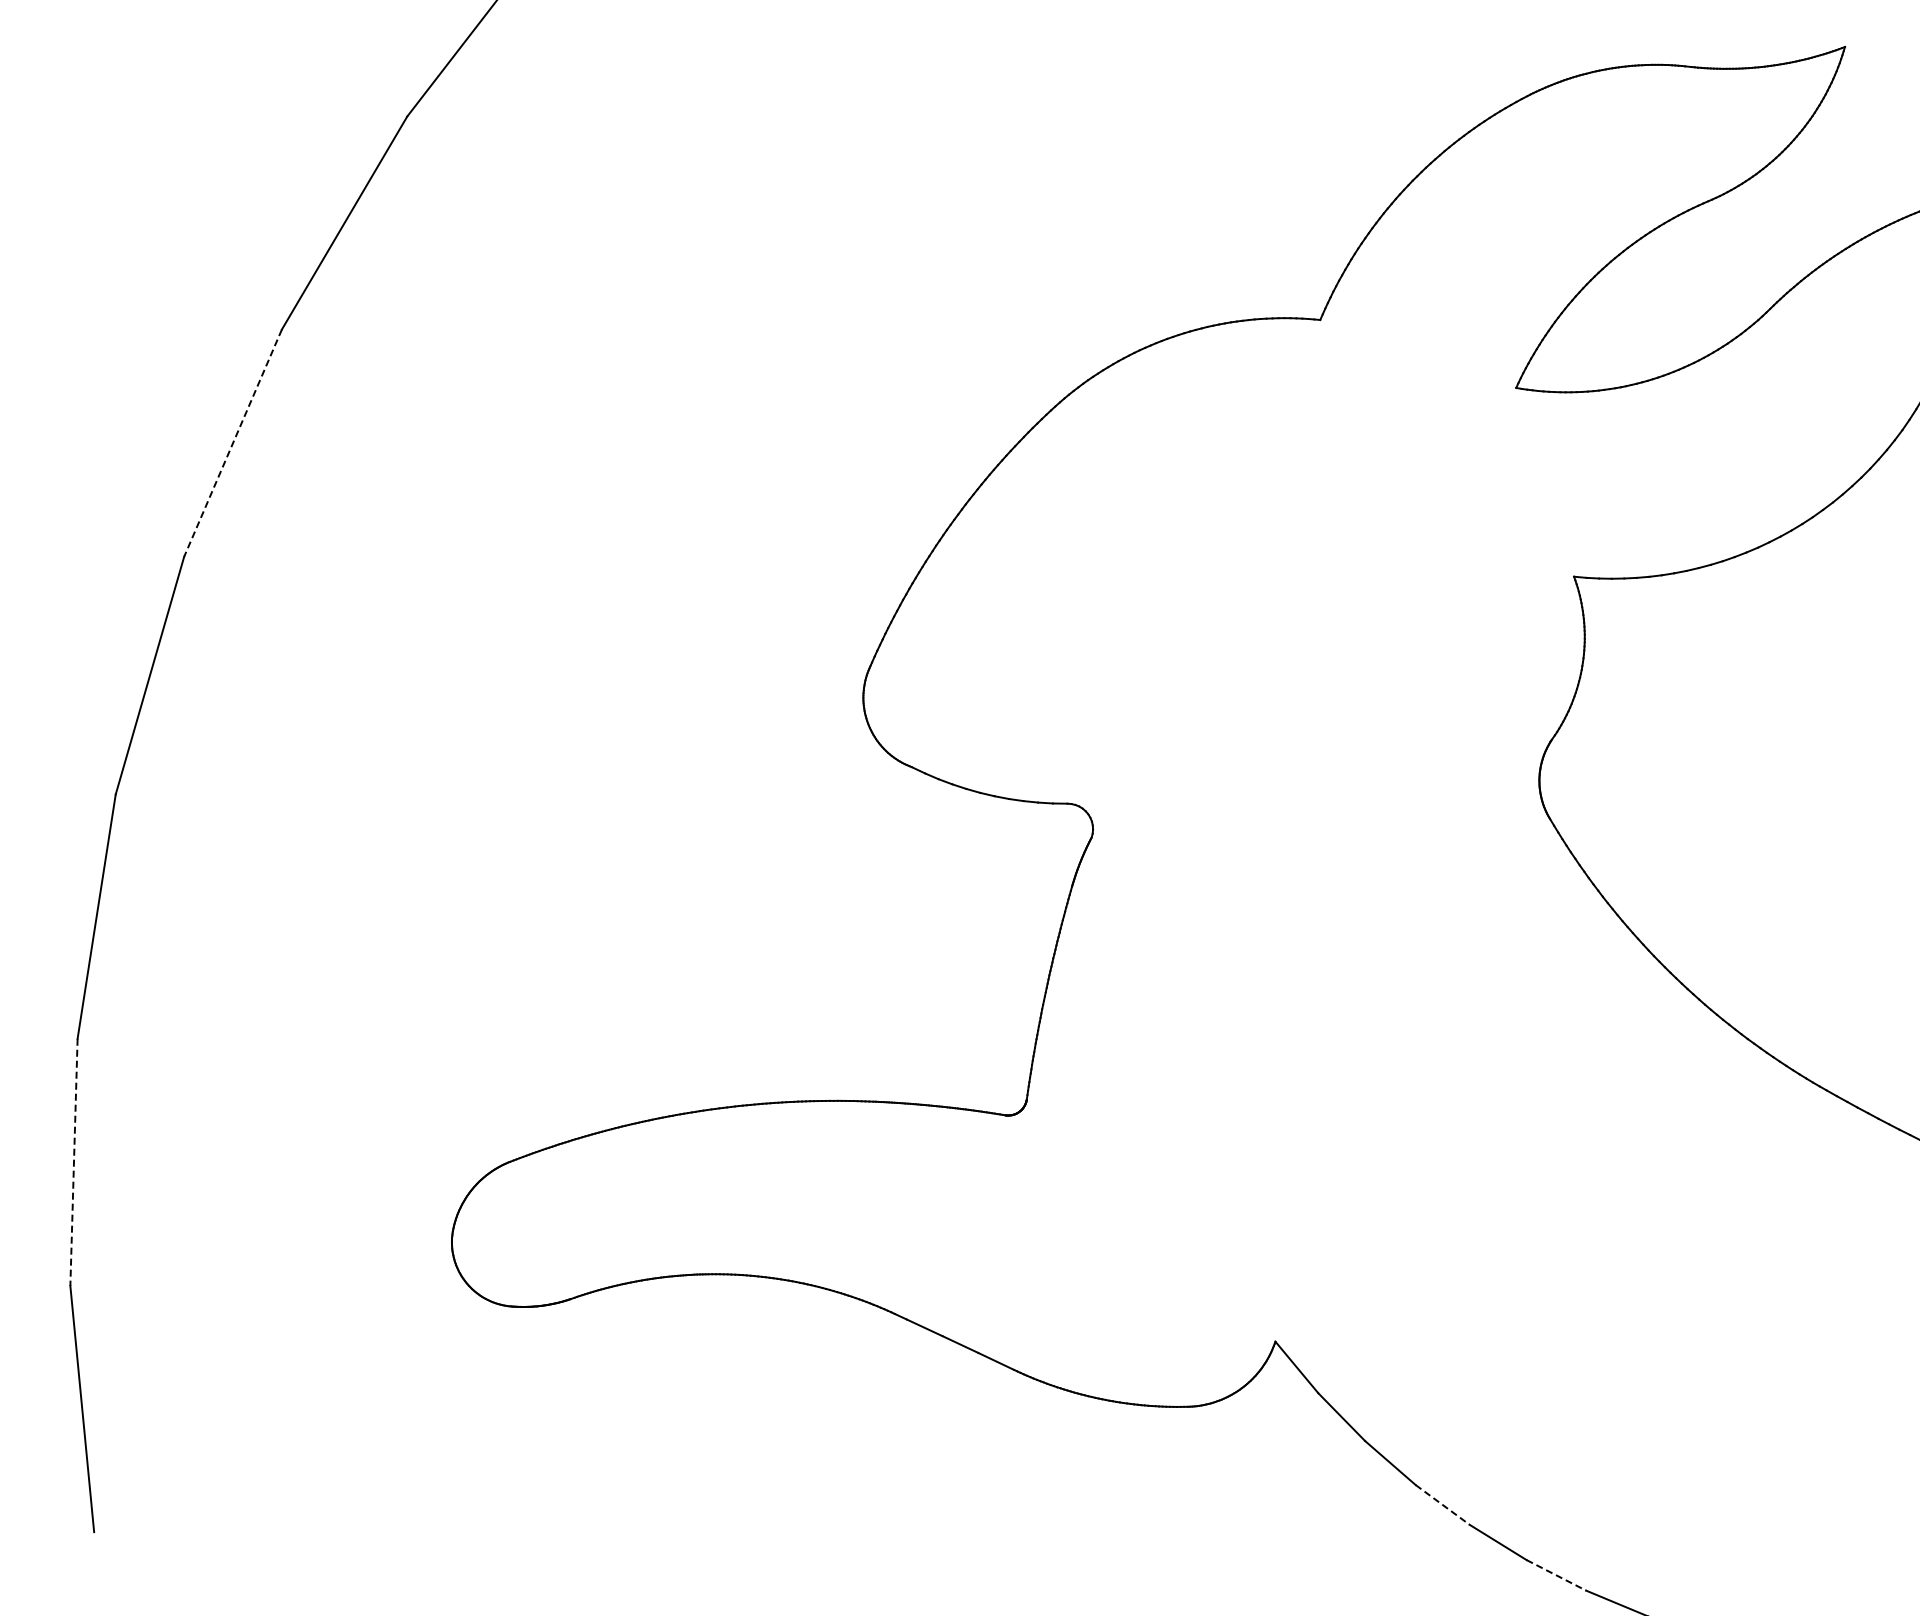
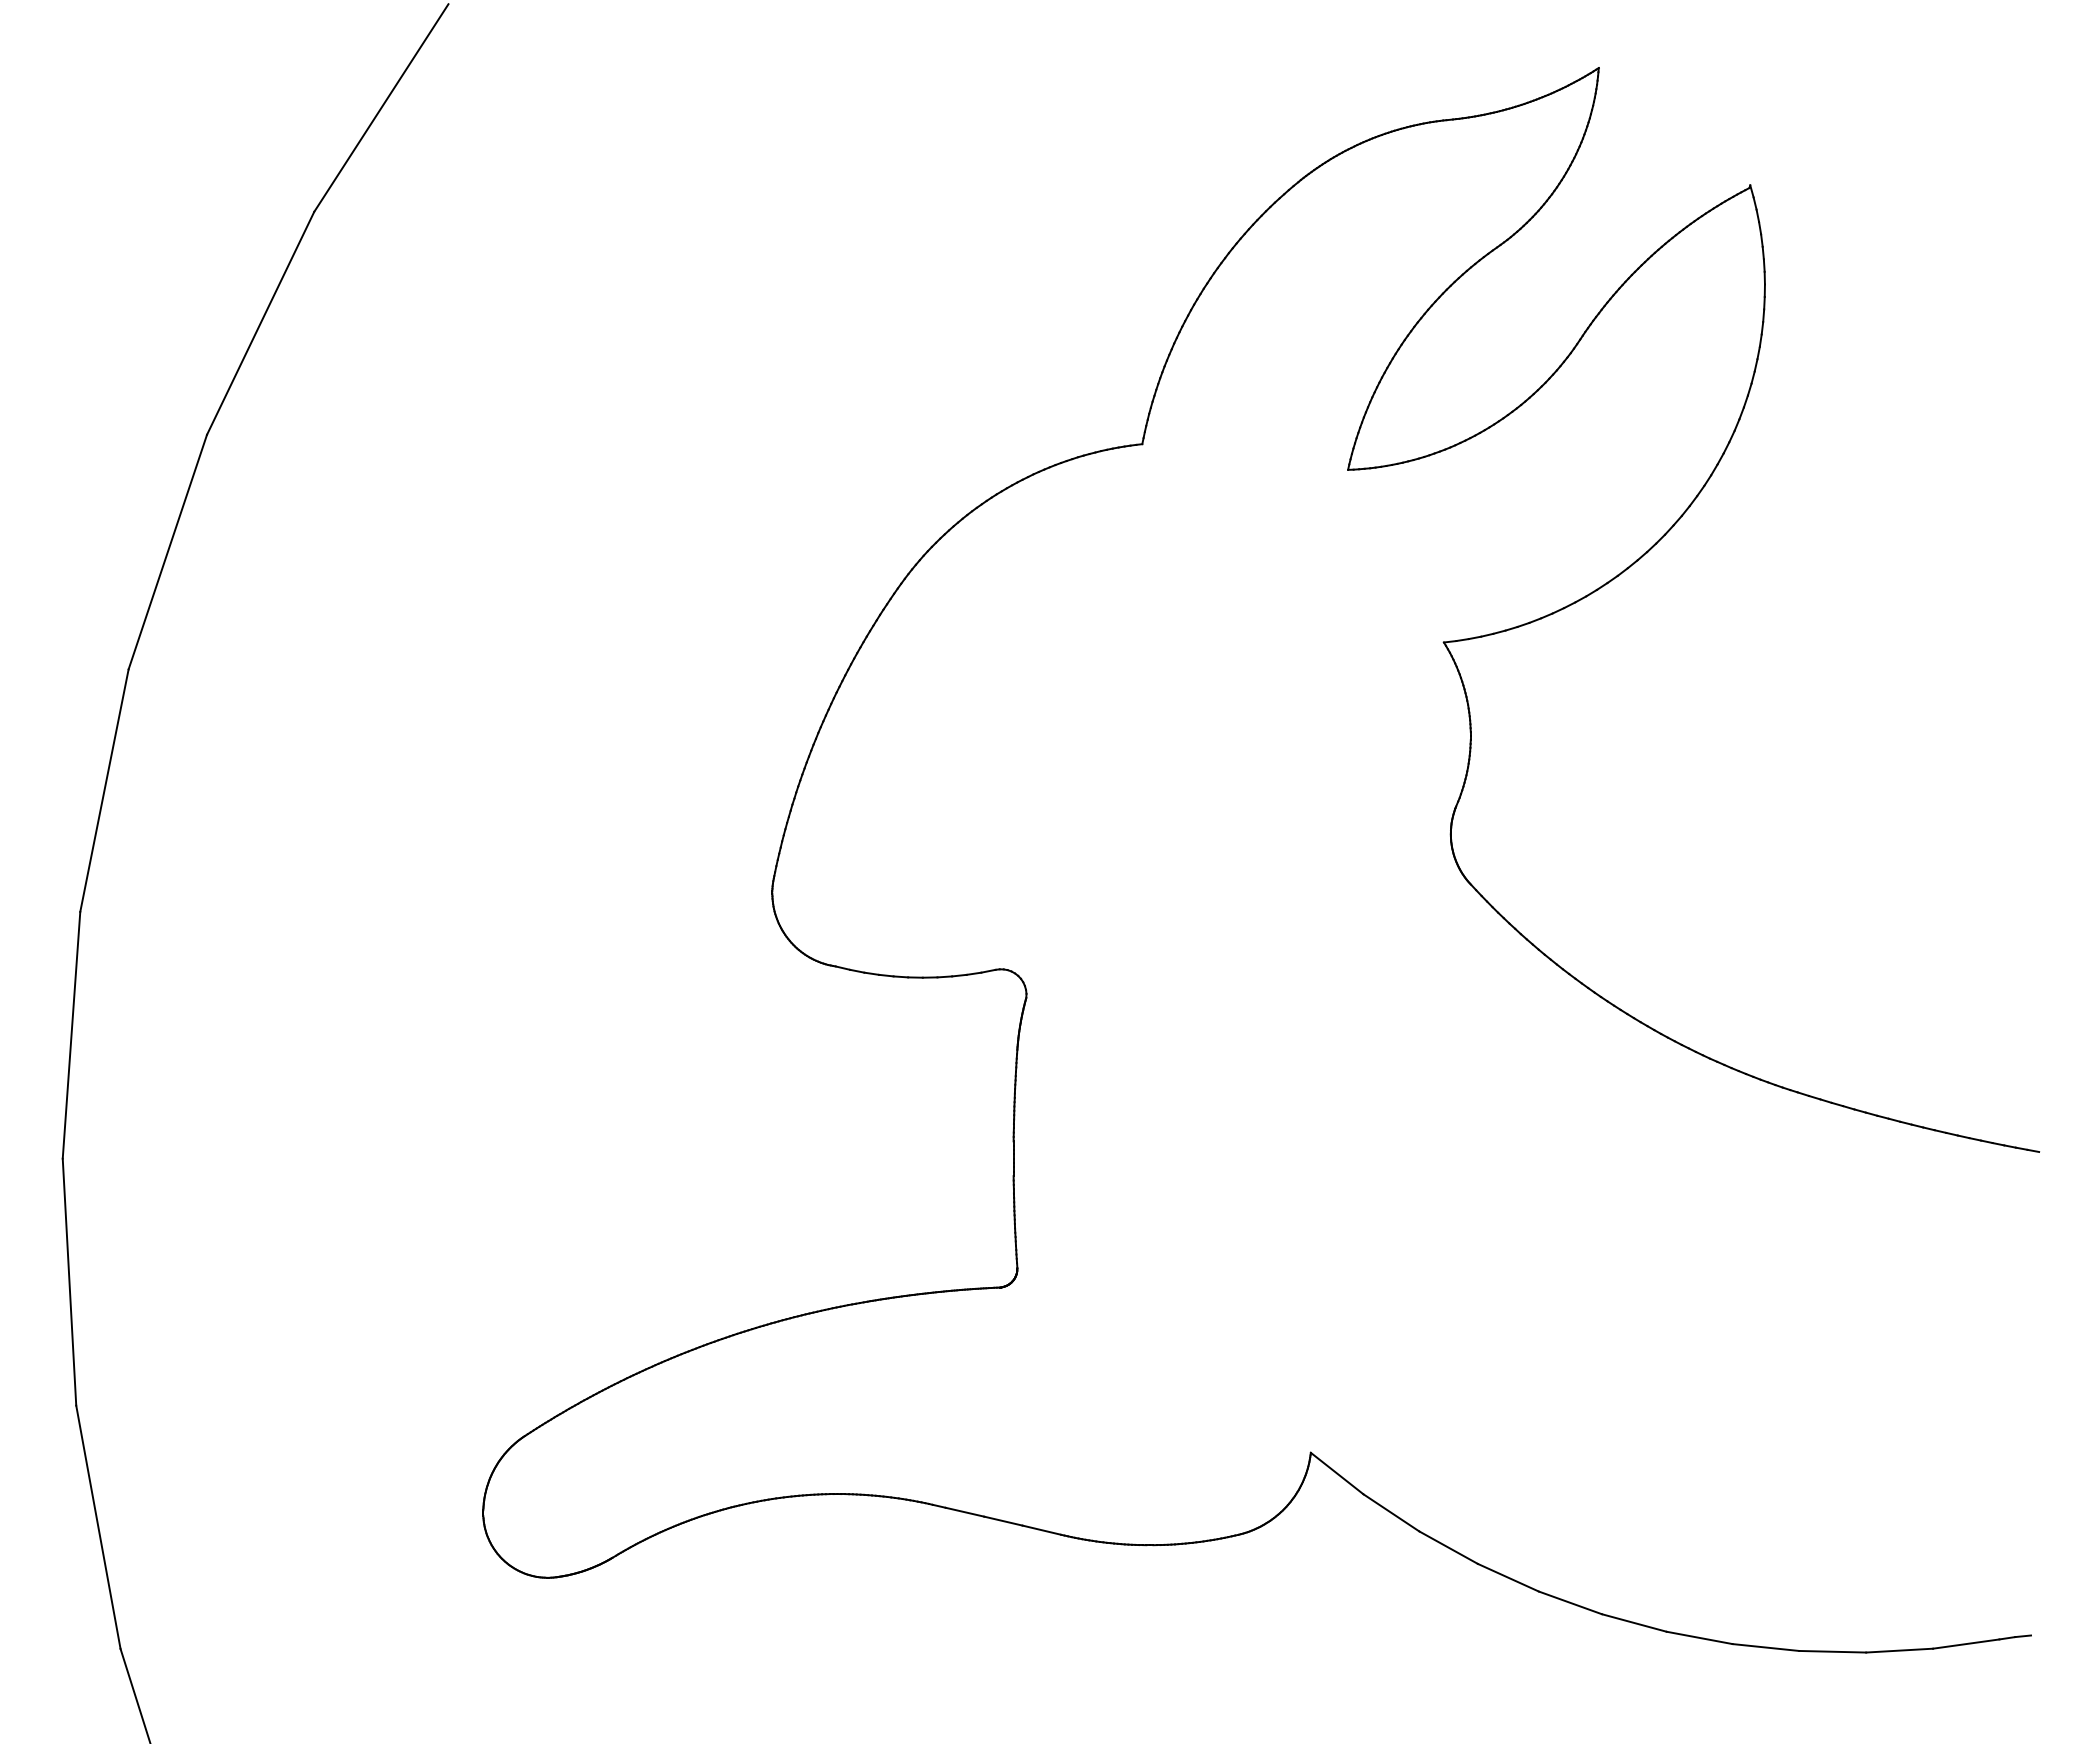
line: (233, 442) -> (104, 790), dashed -> solid
line: (74, 1162) -> (98, 1527), dashed -> solid
line: (1442, 1504) -> (1508, 1577), dashed -> solid
line: (1556, 1575) -> (1634, 1623), dashed -> solid

